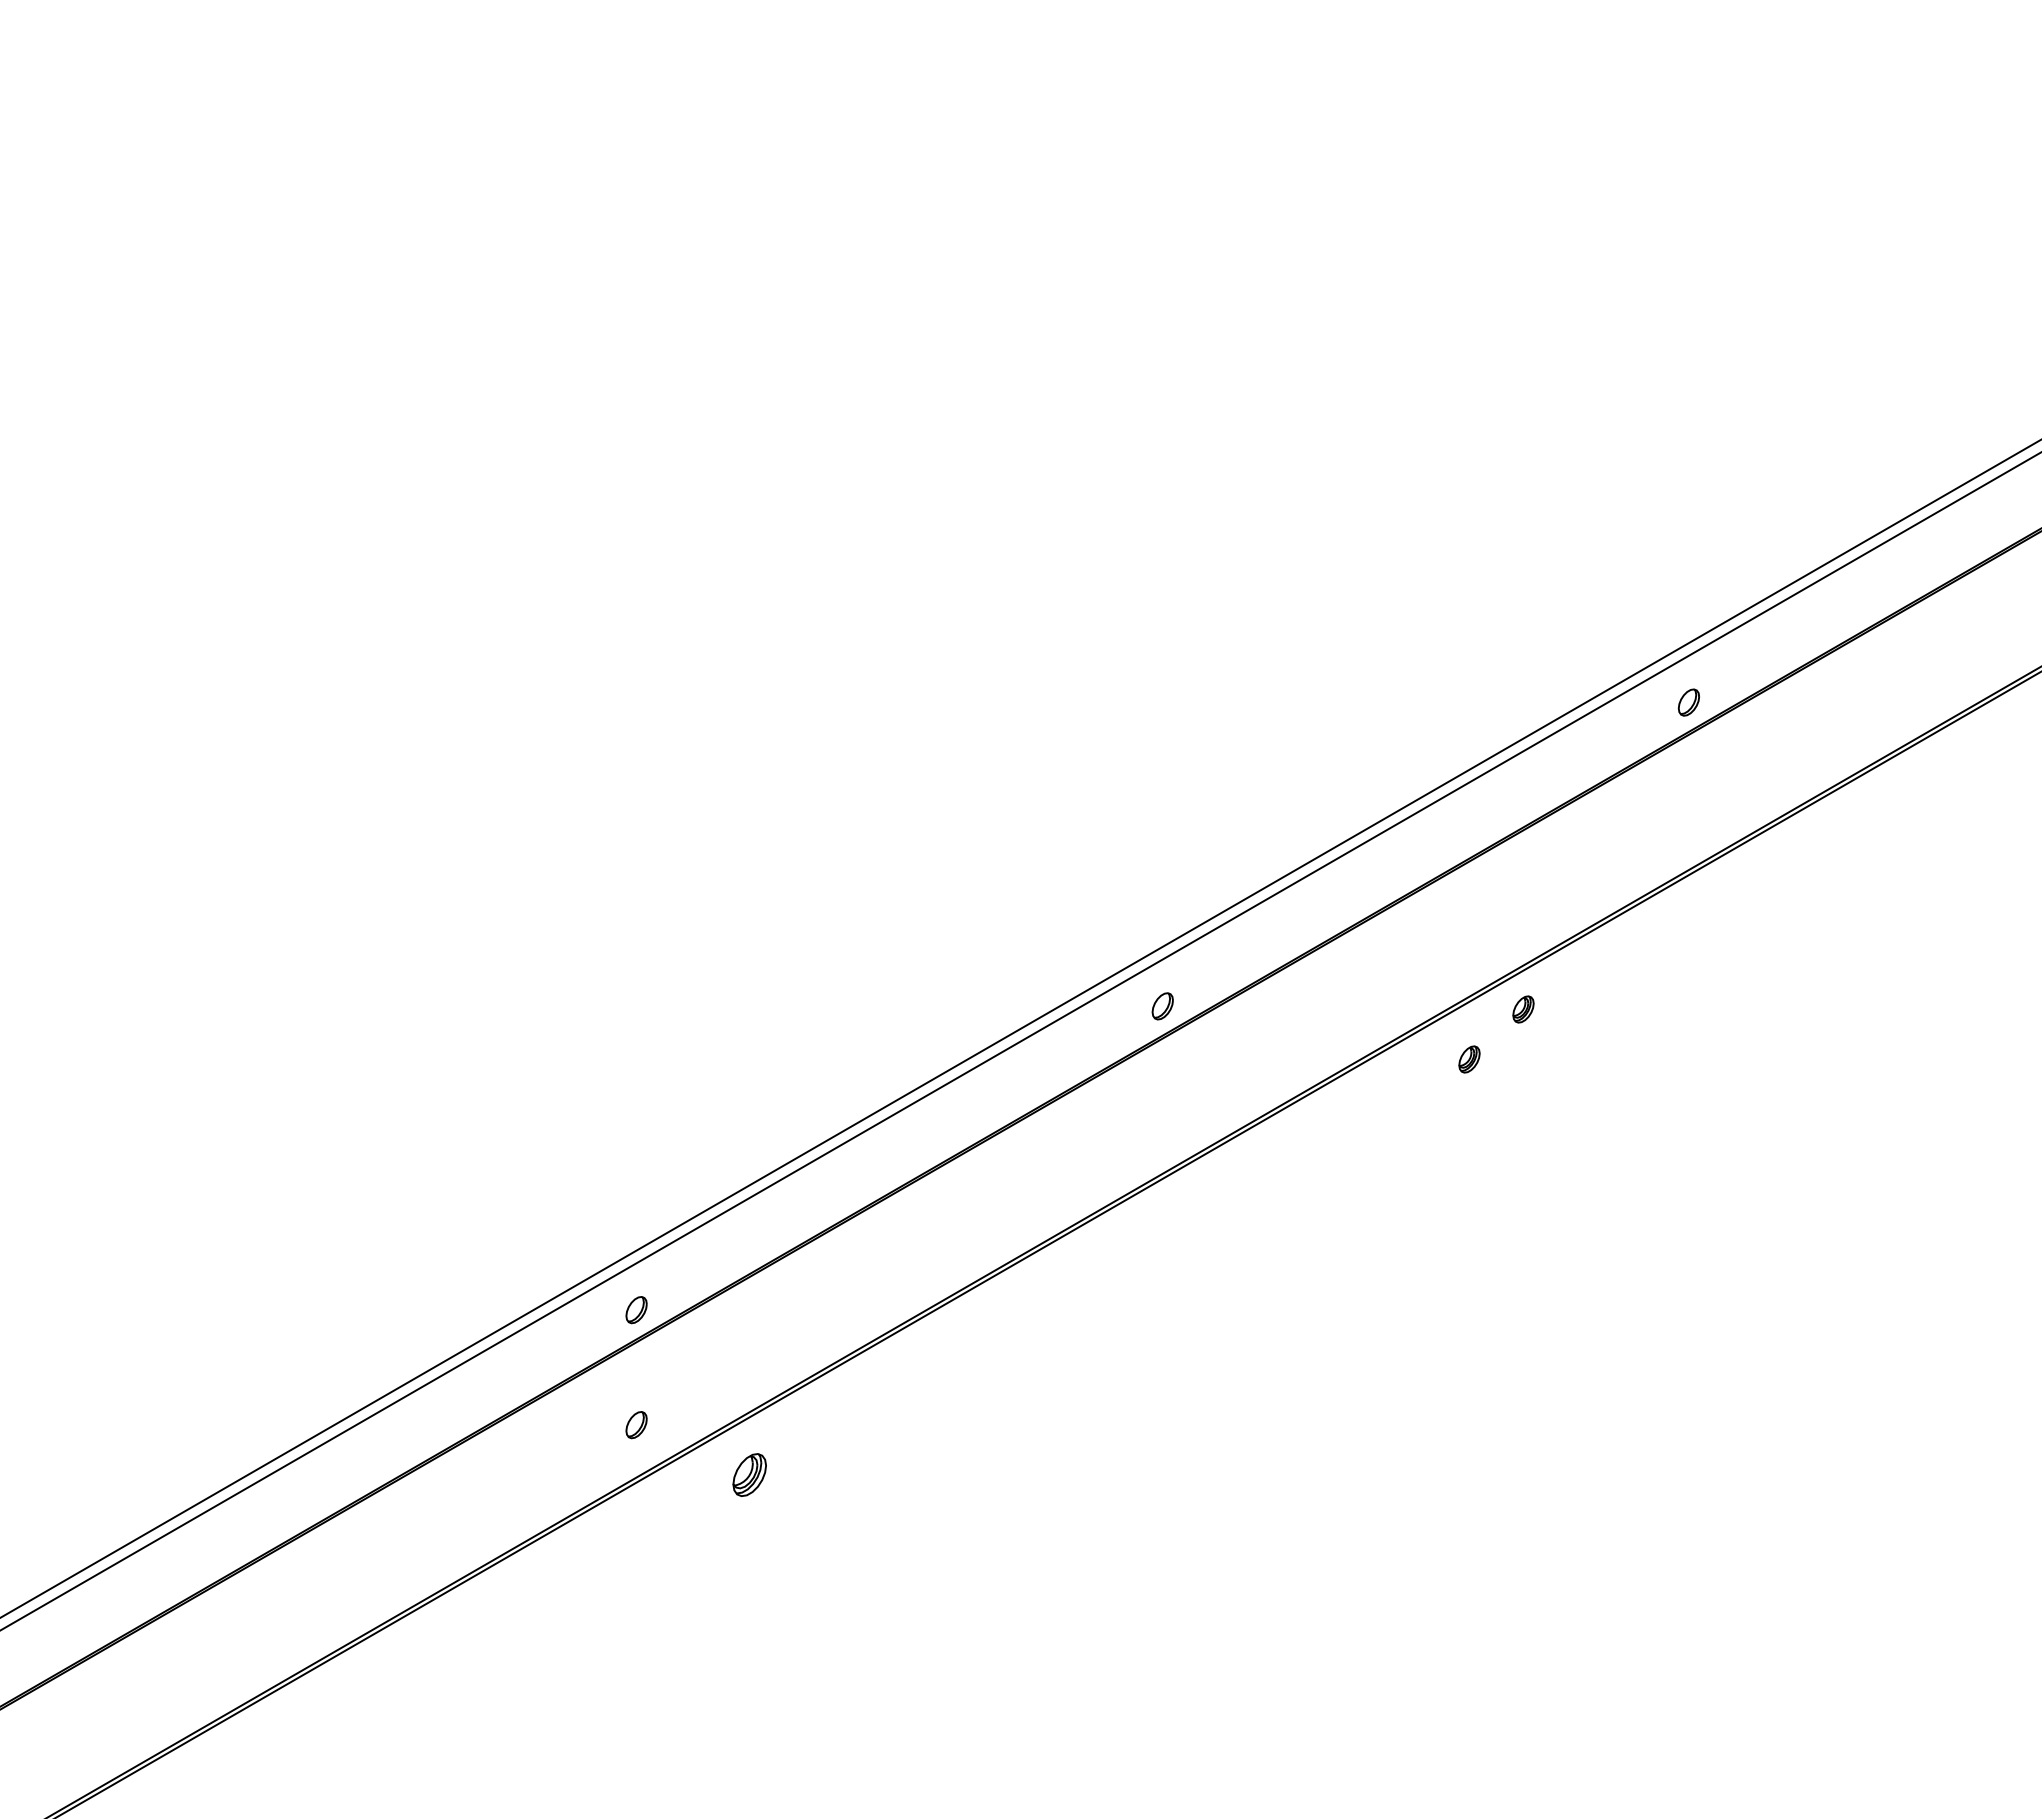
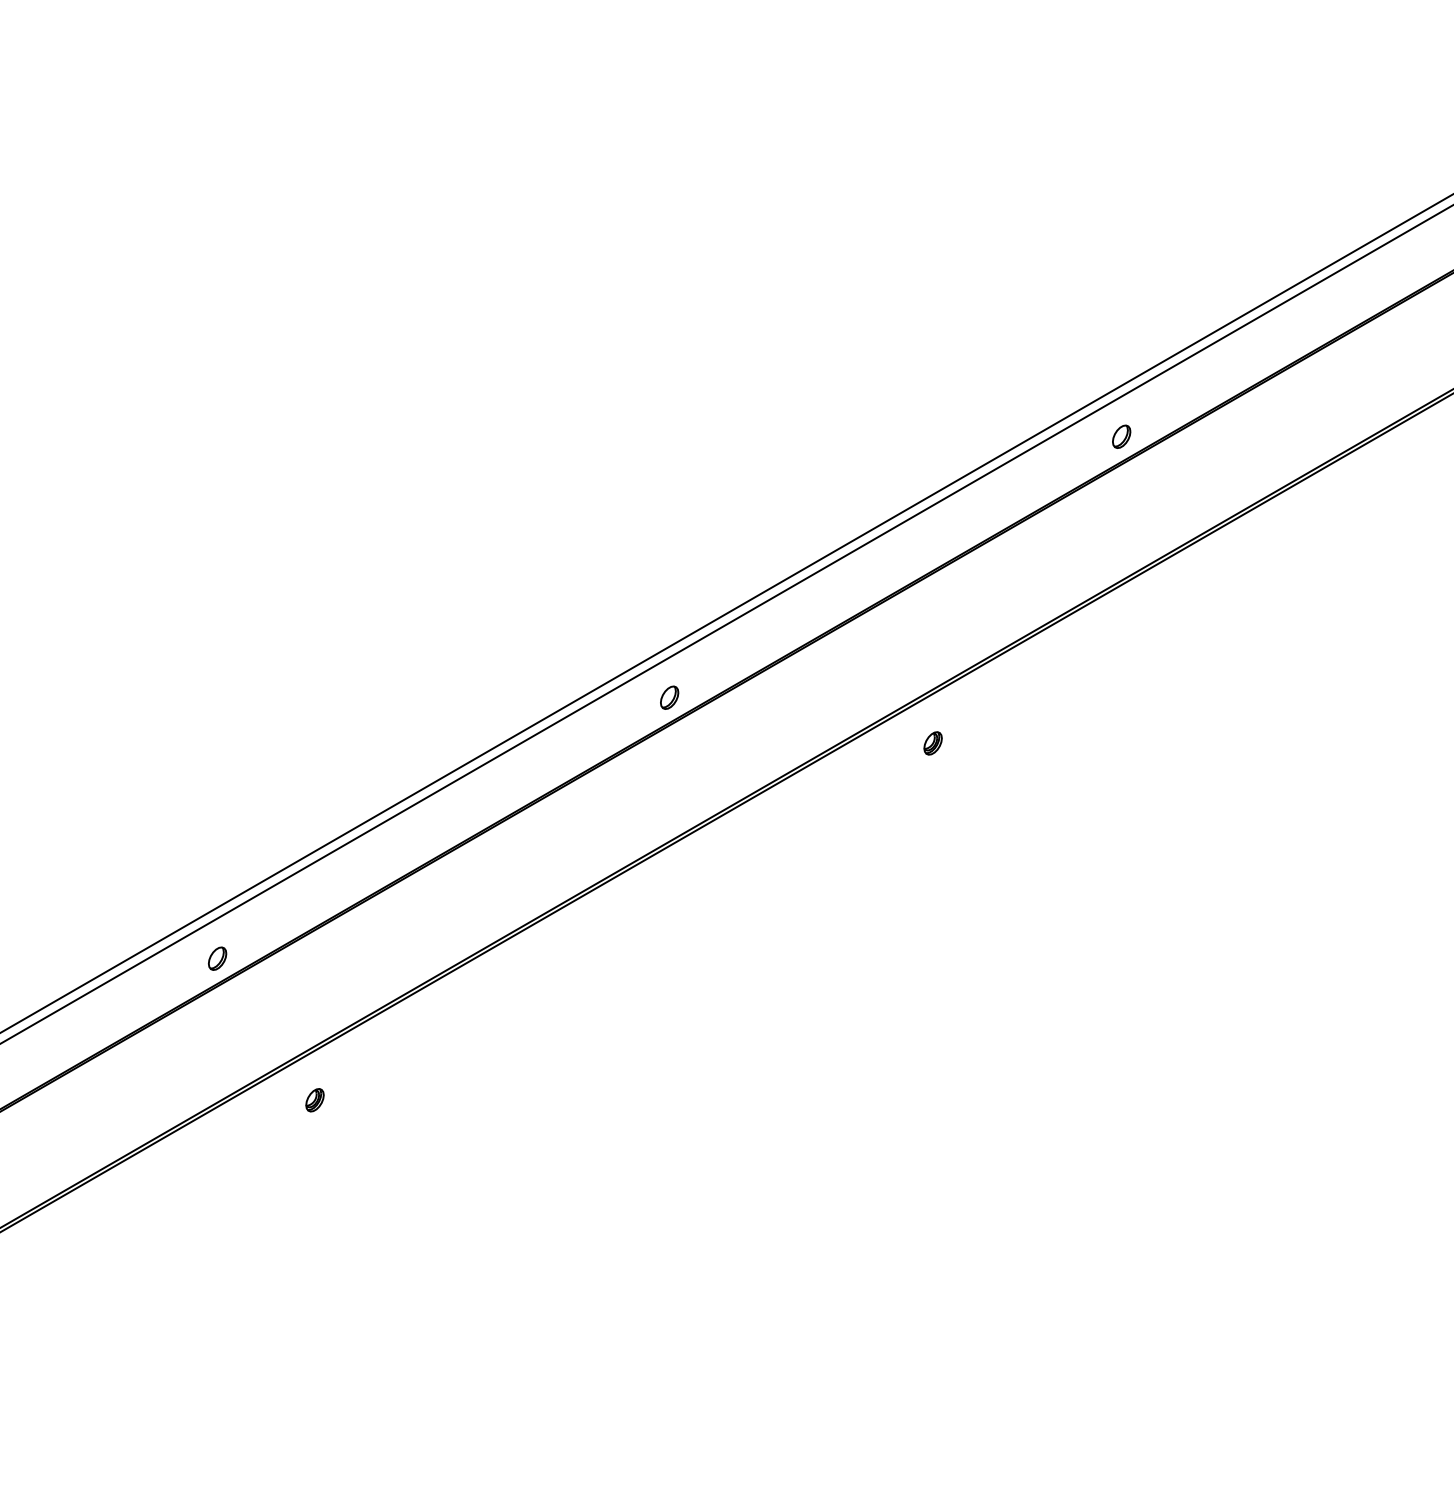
part: (1523, 1009) -> (979, 700), removed
part: (636, 1425) -> (217, 1057), removed
part: (750, 1474) -> (315, 1099), size x0.62

